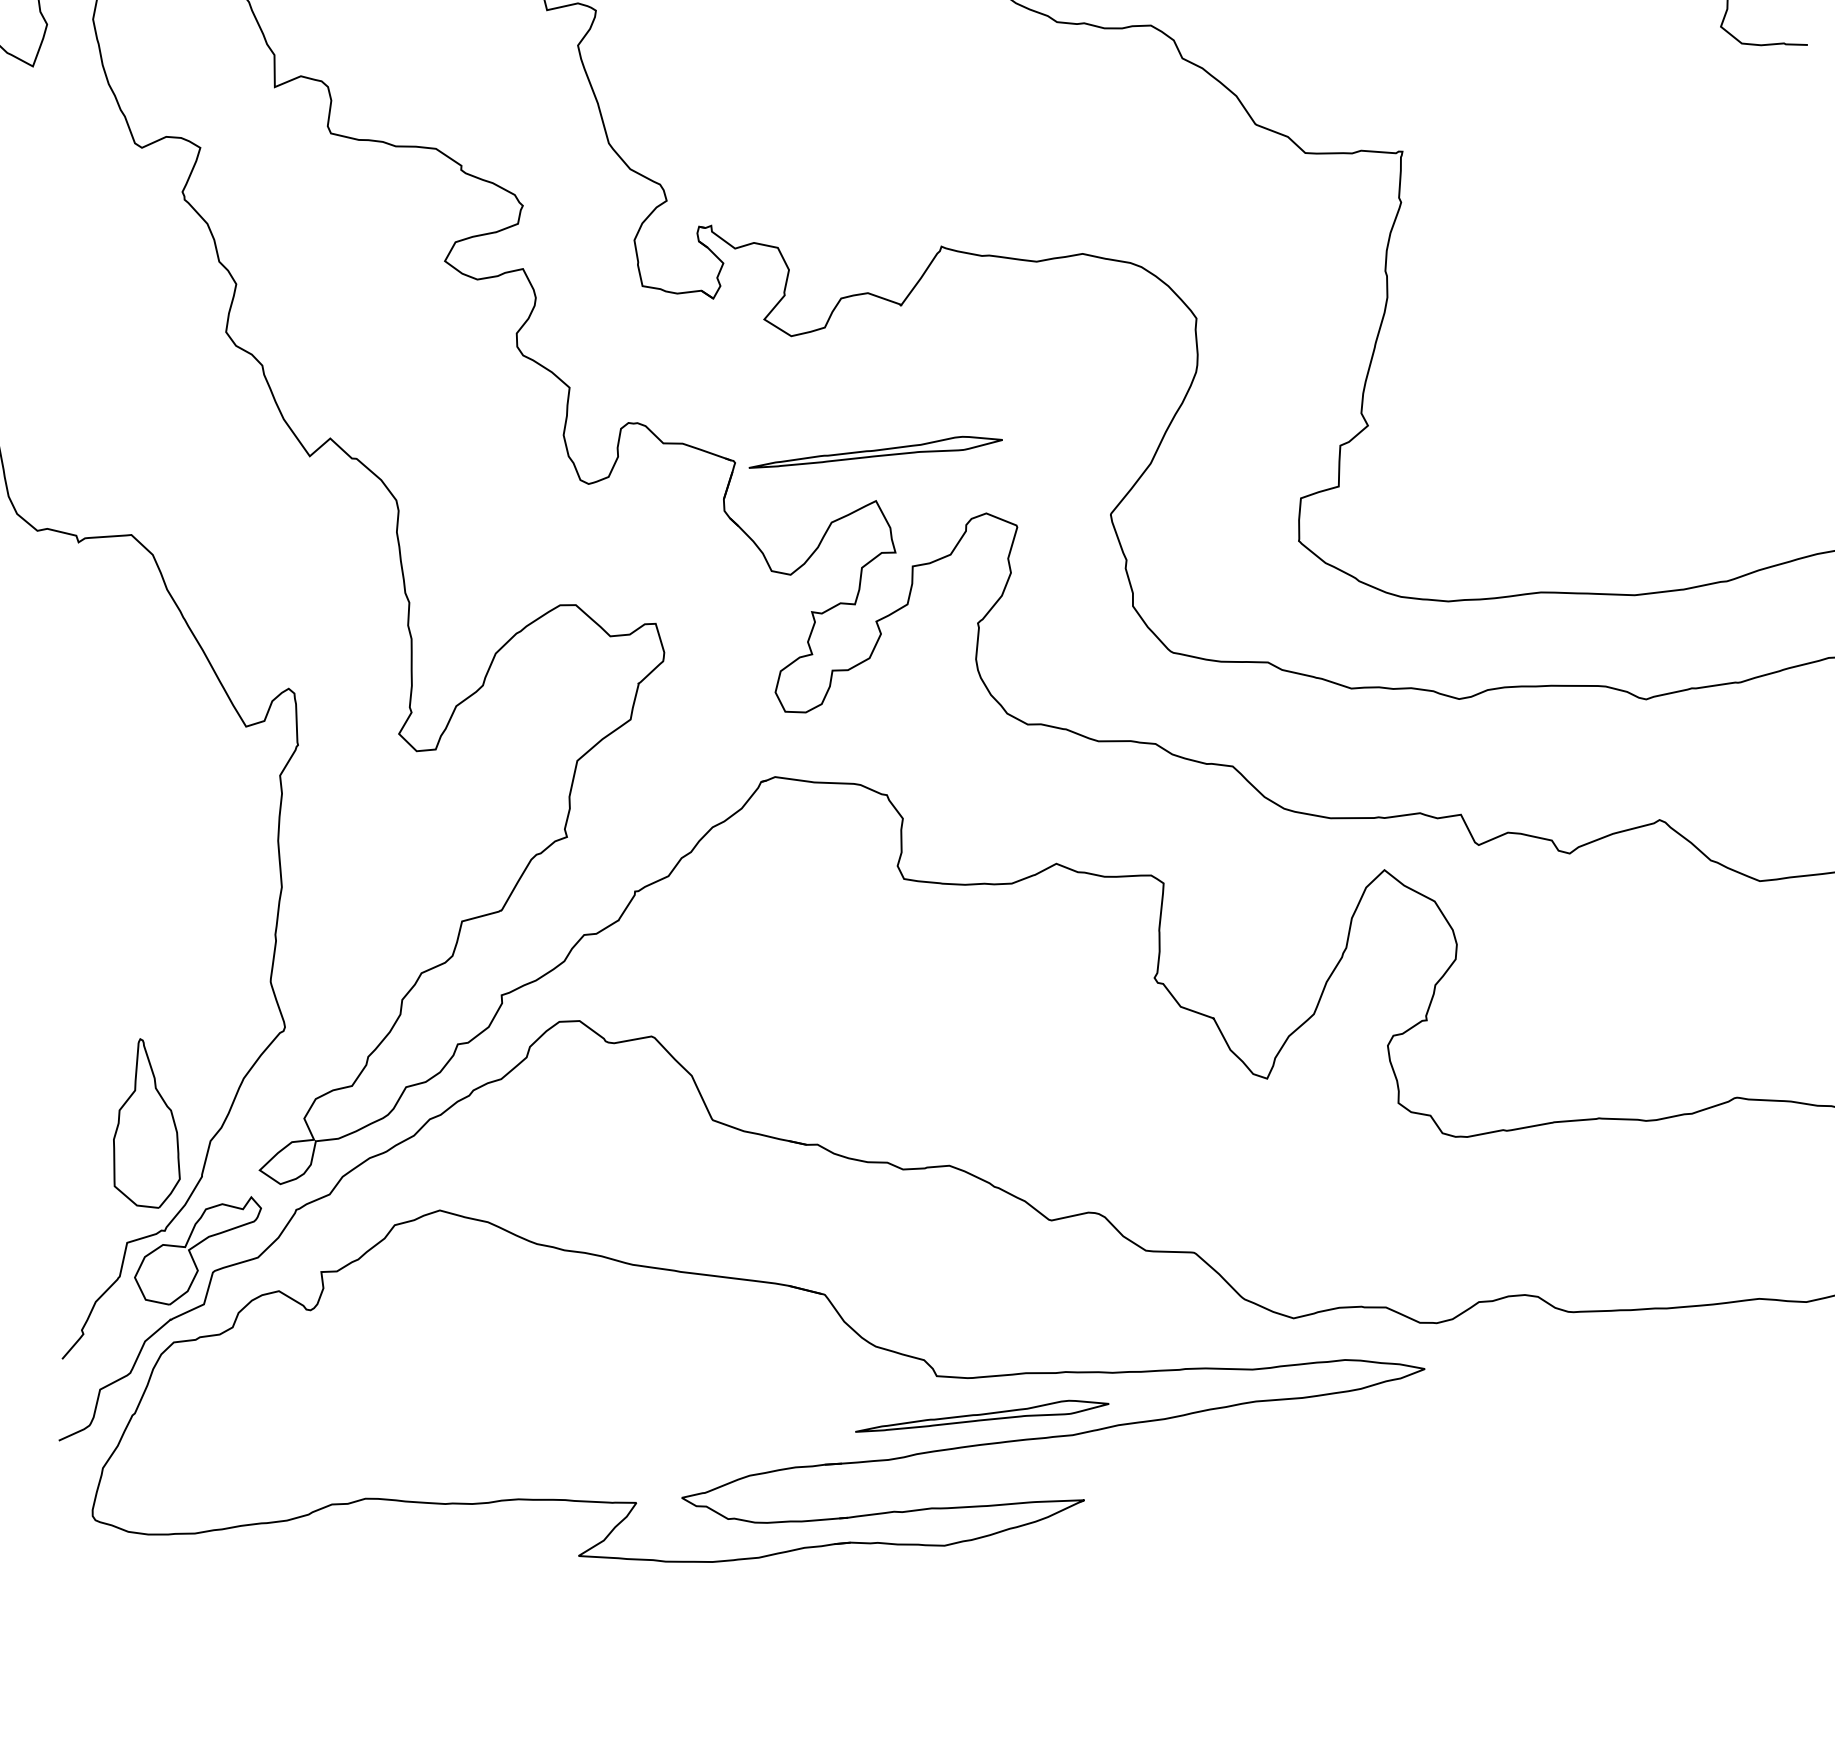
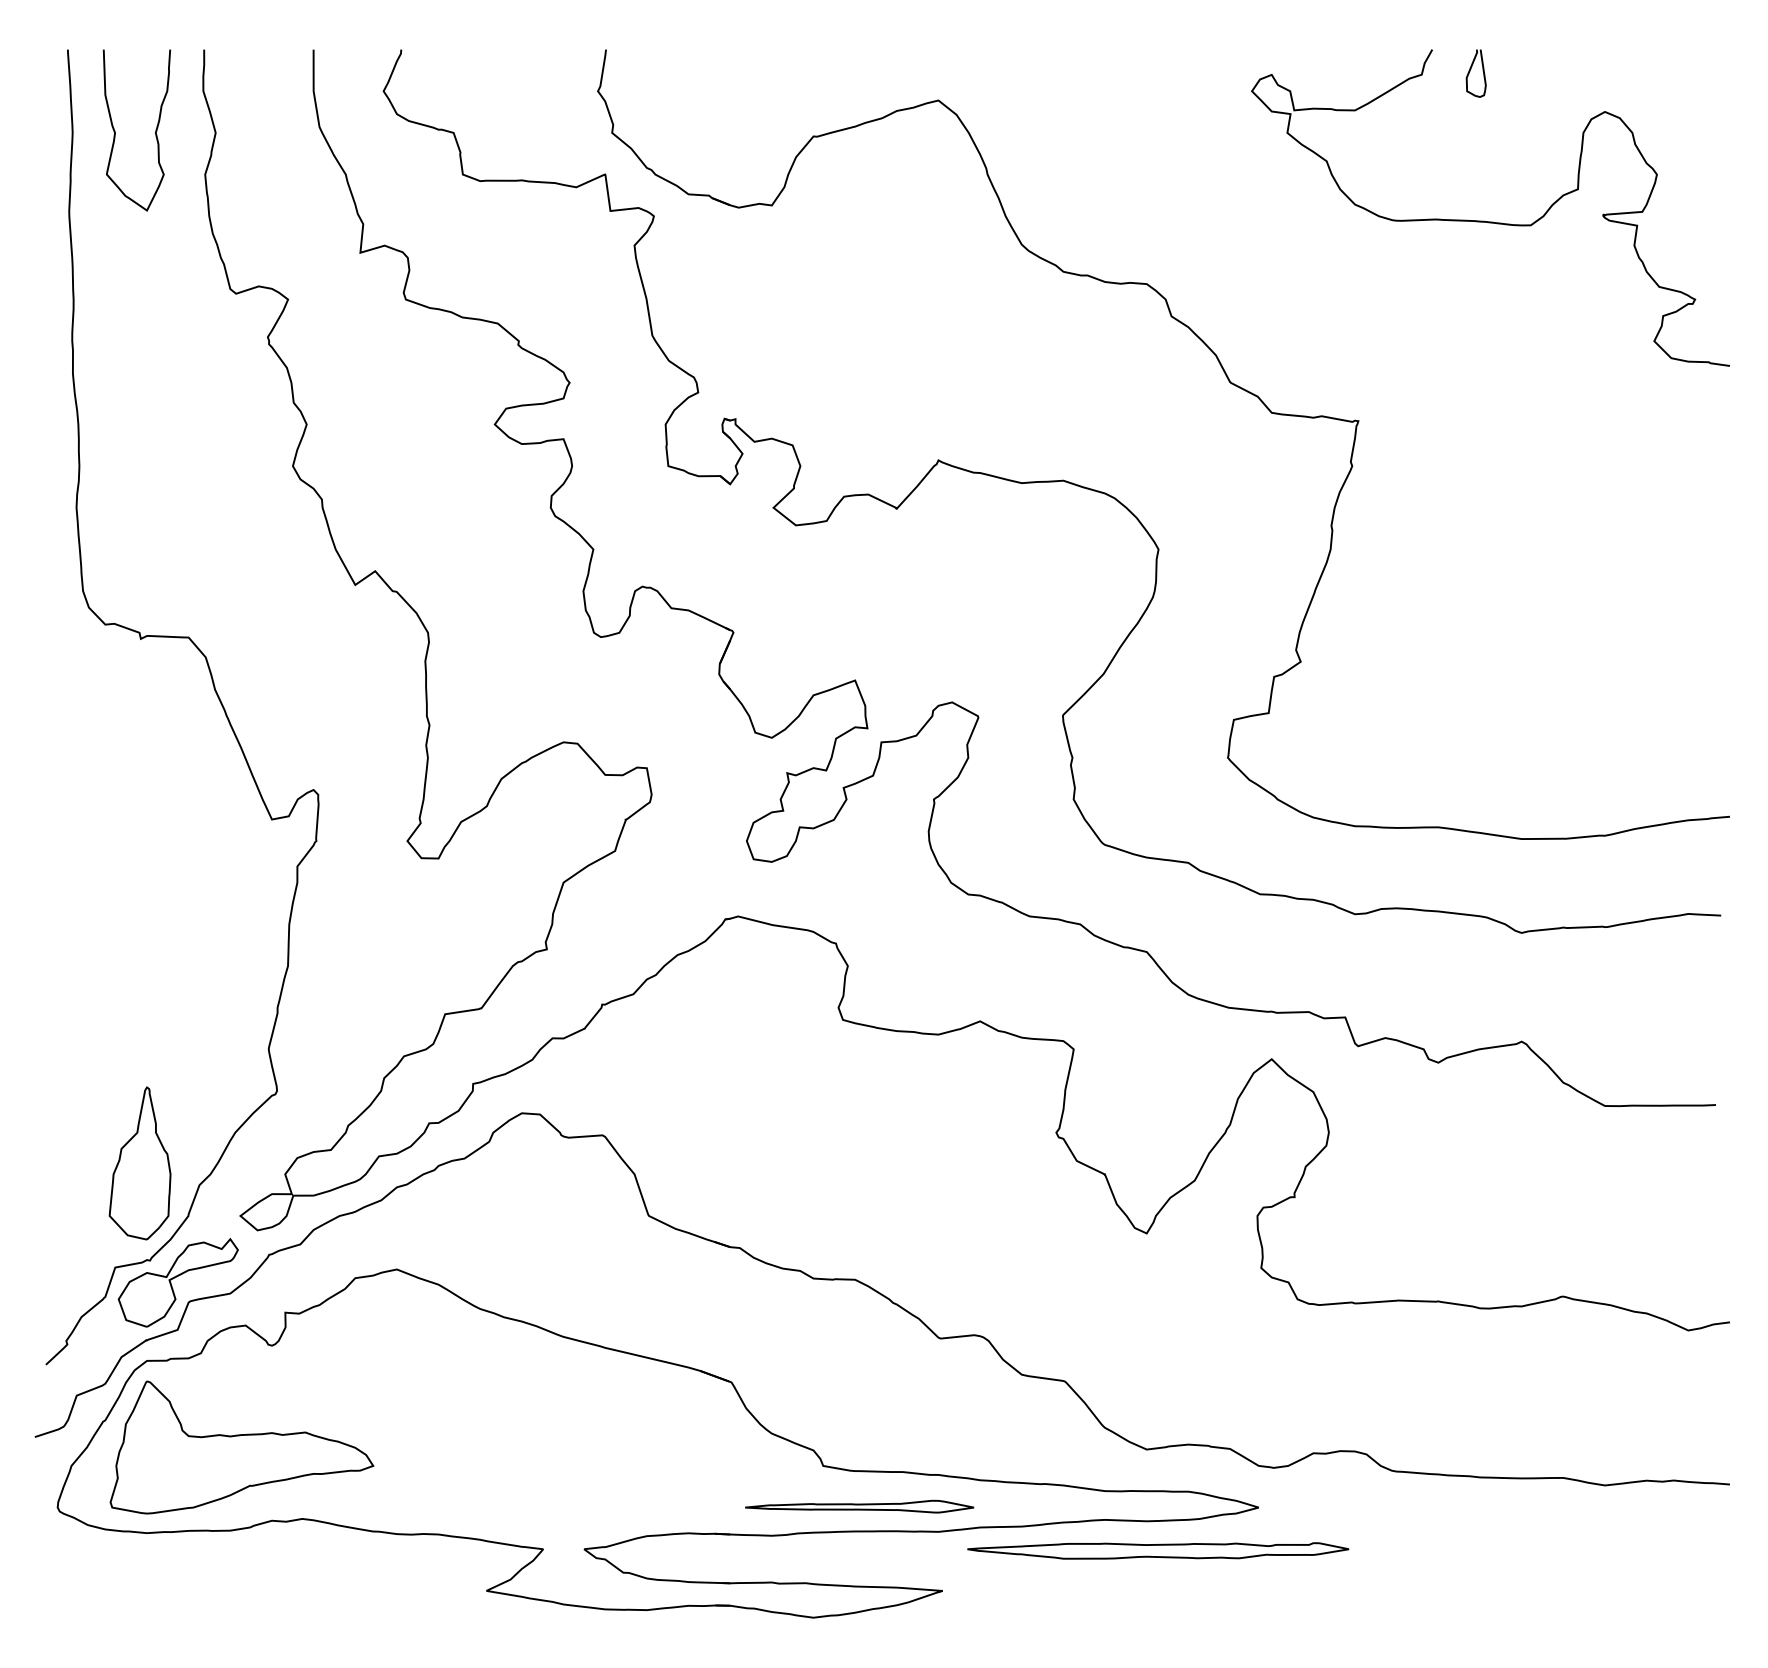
part: (875, 452) -> (859, 637), removed
part: (289, 1426) -> (241, 1447), added
part: (1319, 1428) -> (1158, 1550), added

